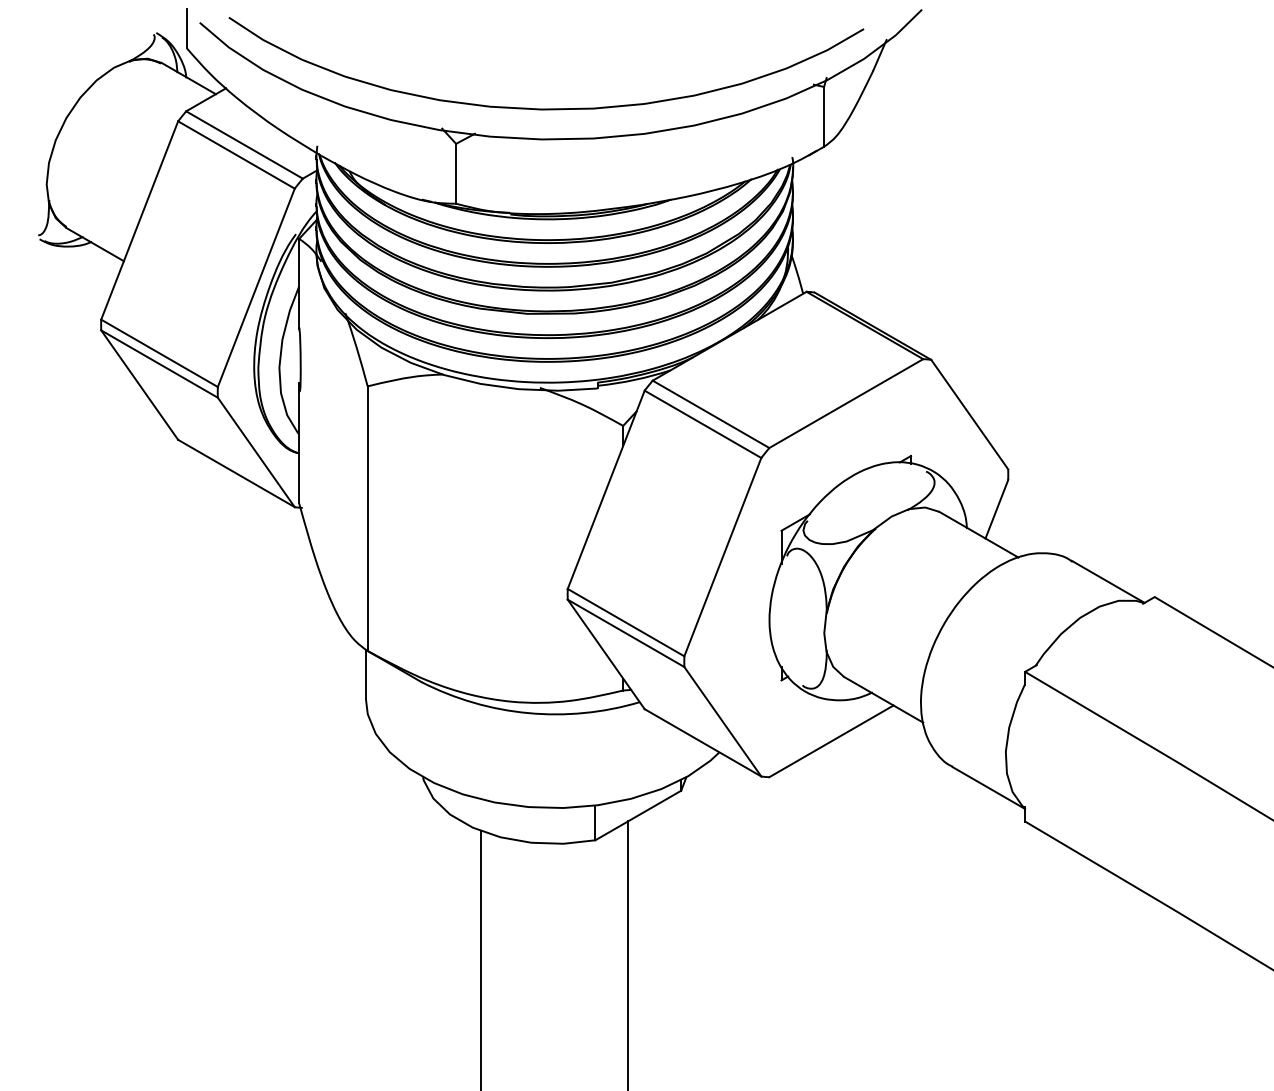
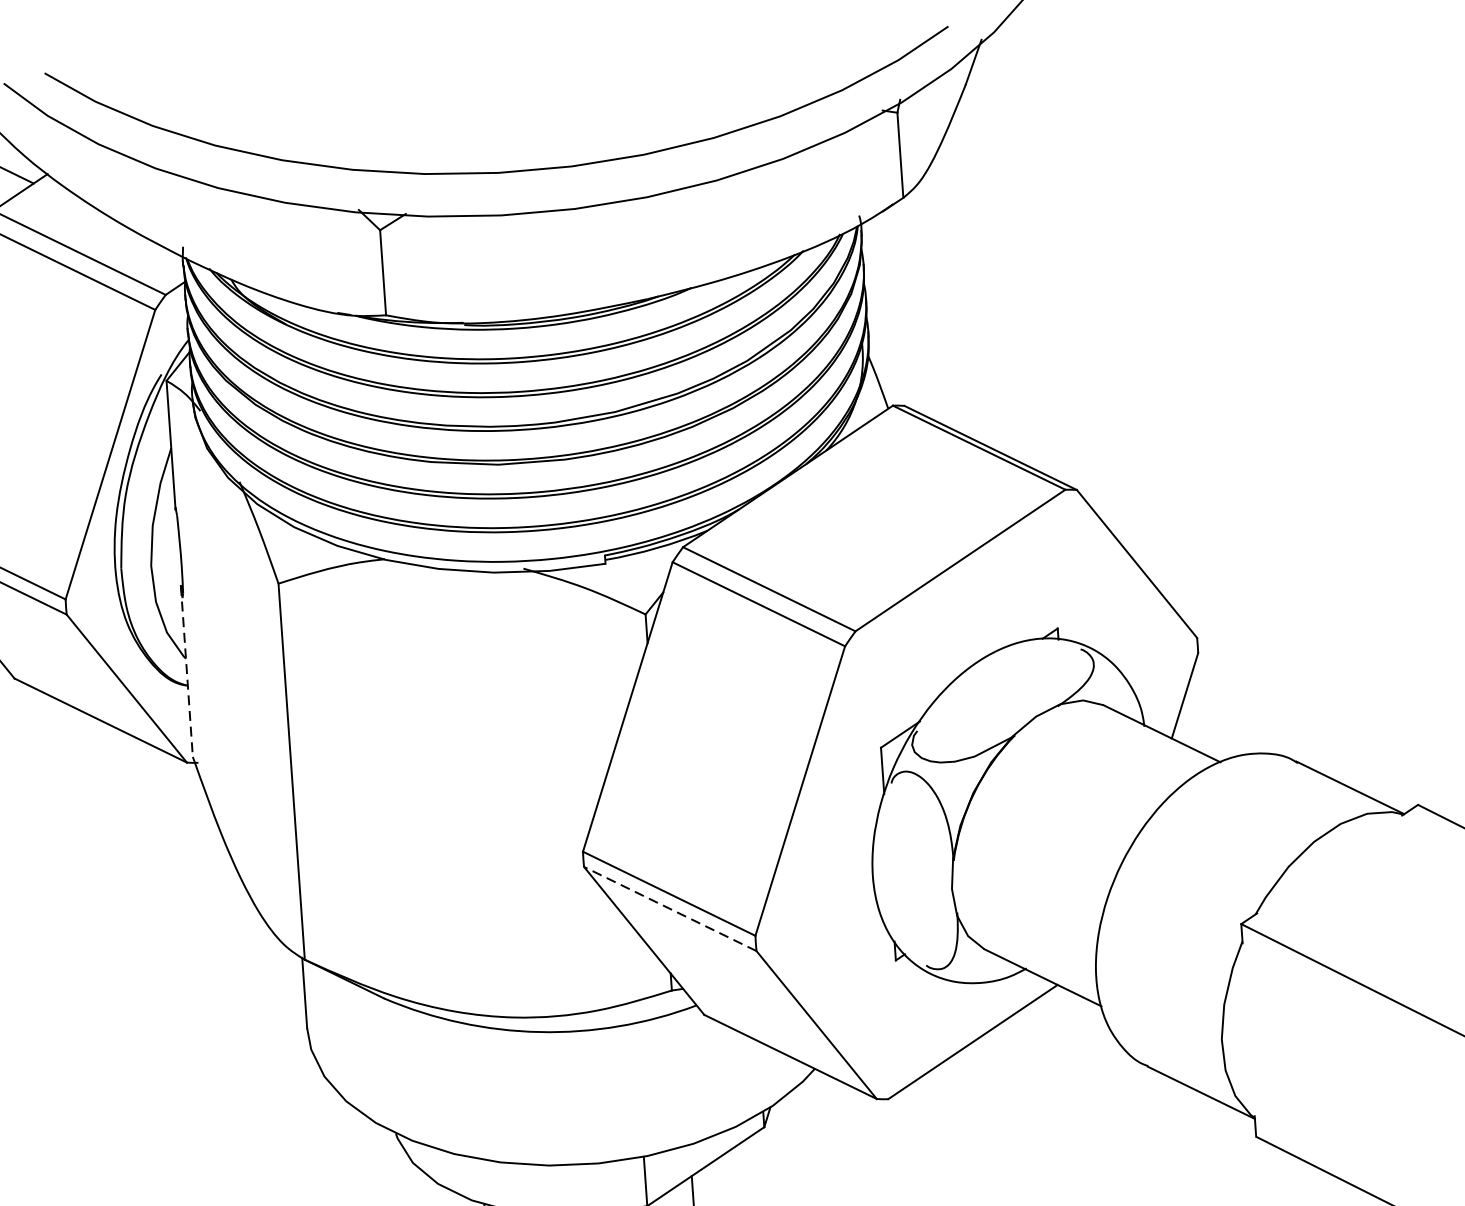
line: (299, 443) -> (187, 671), solid -> dashed
line: (625, 633) -> (669, 909), solid -> dashed

